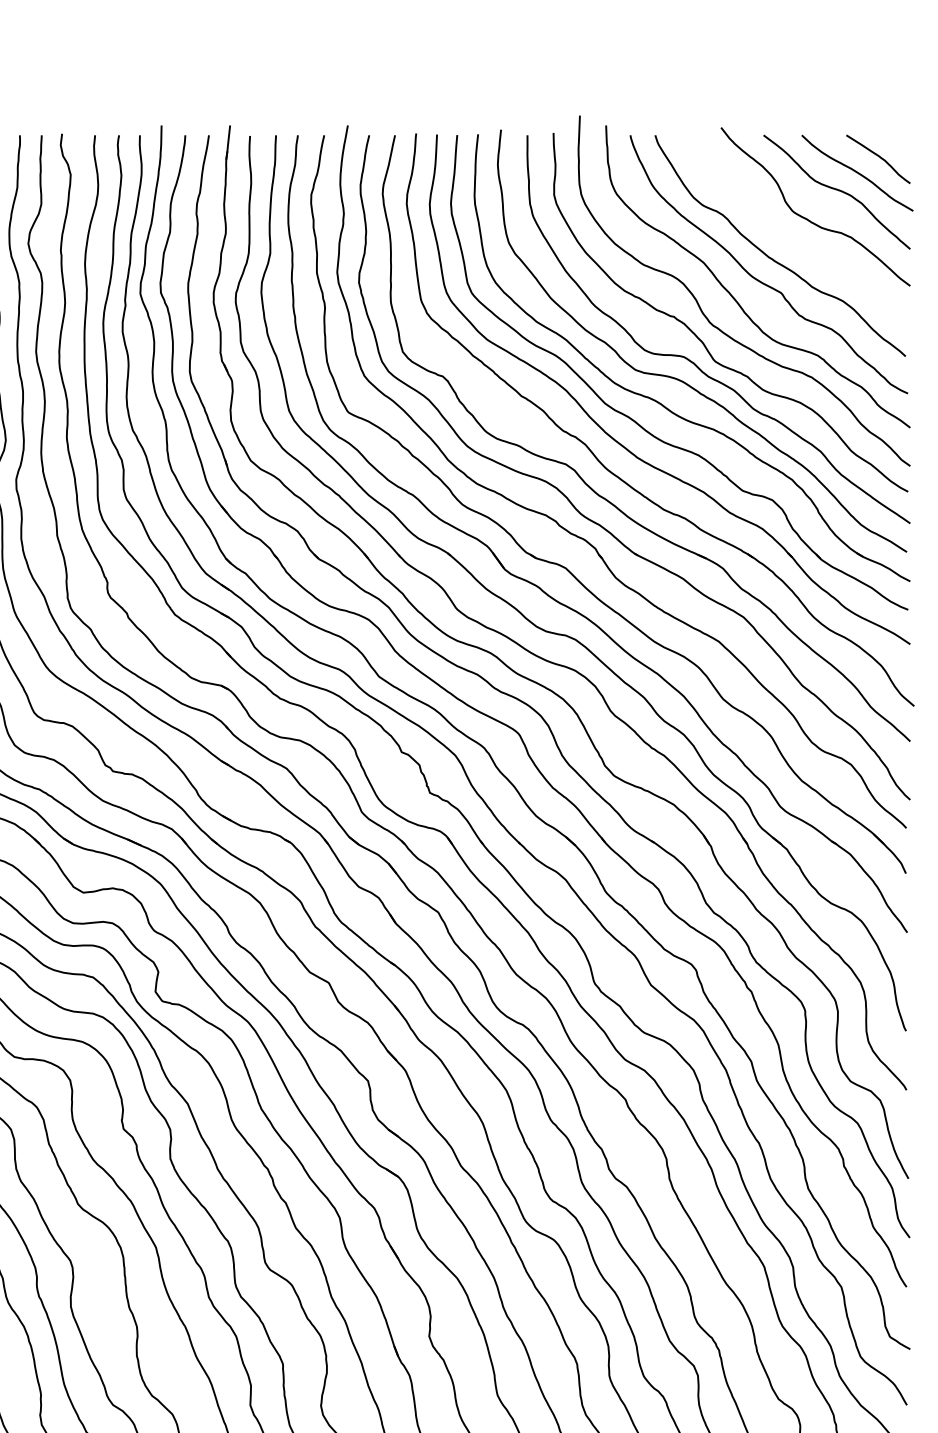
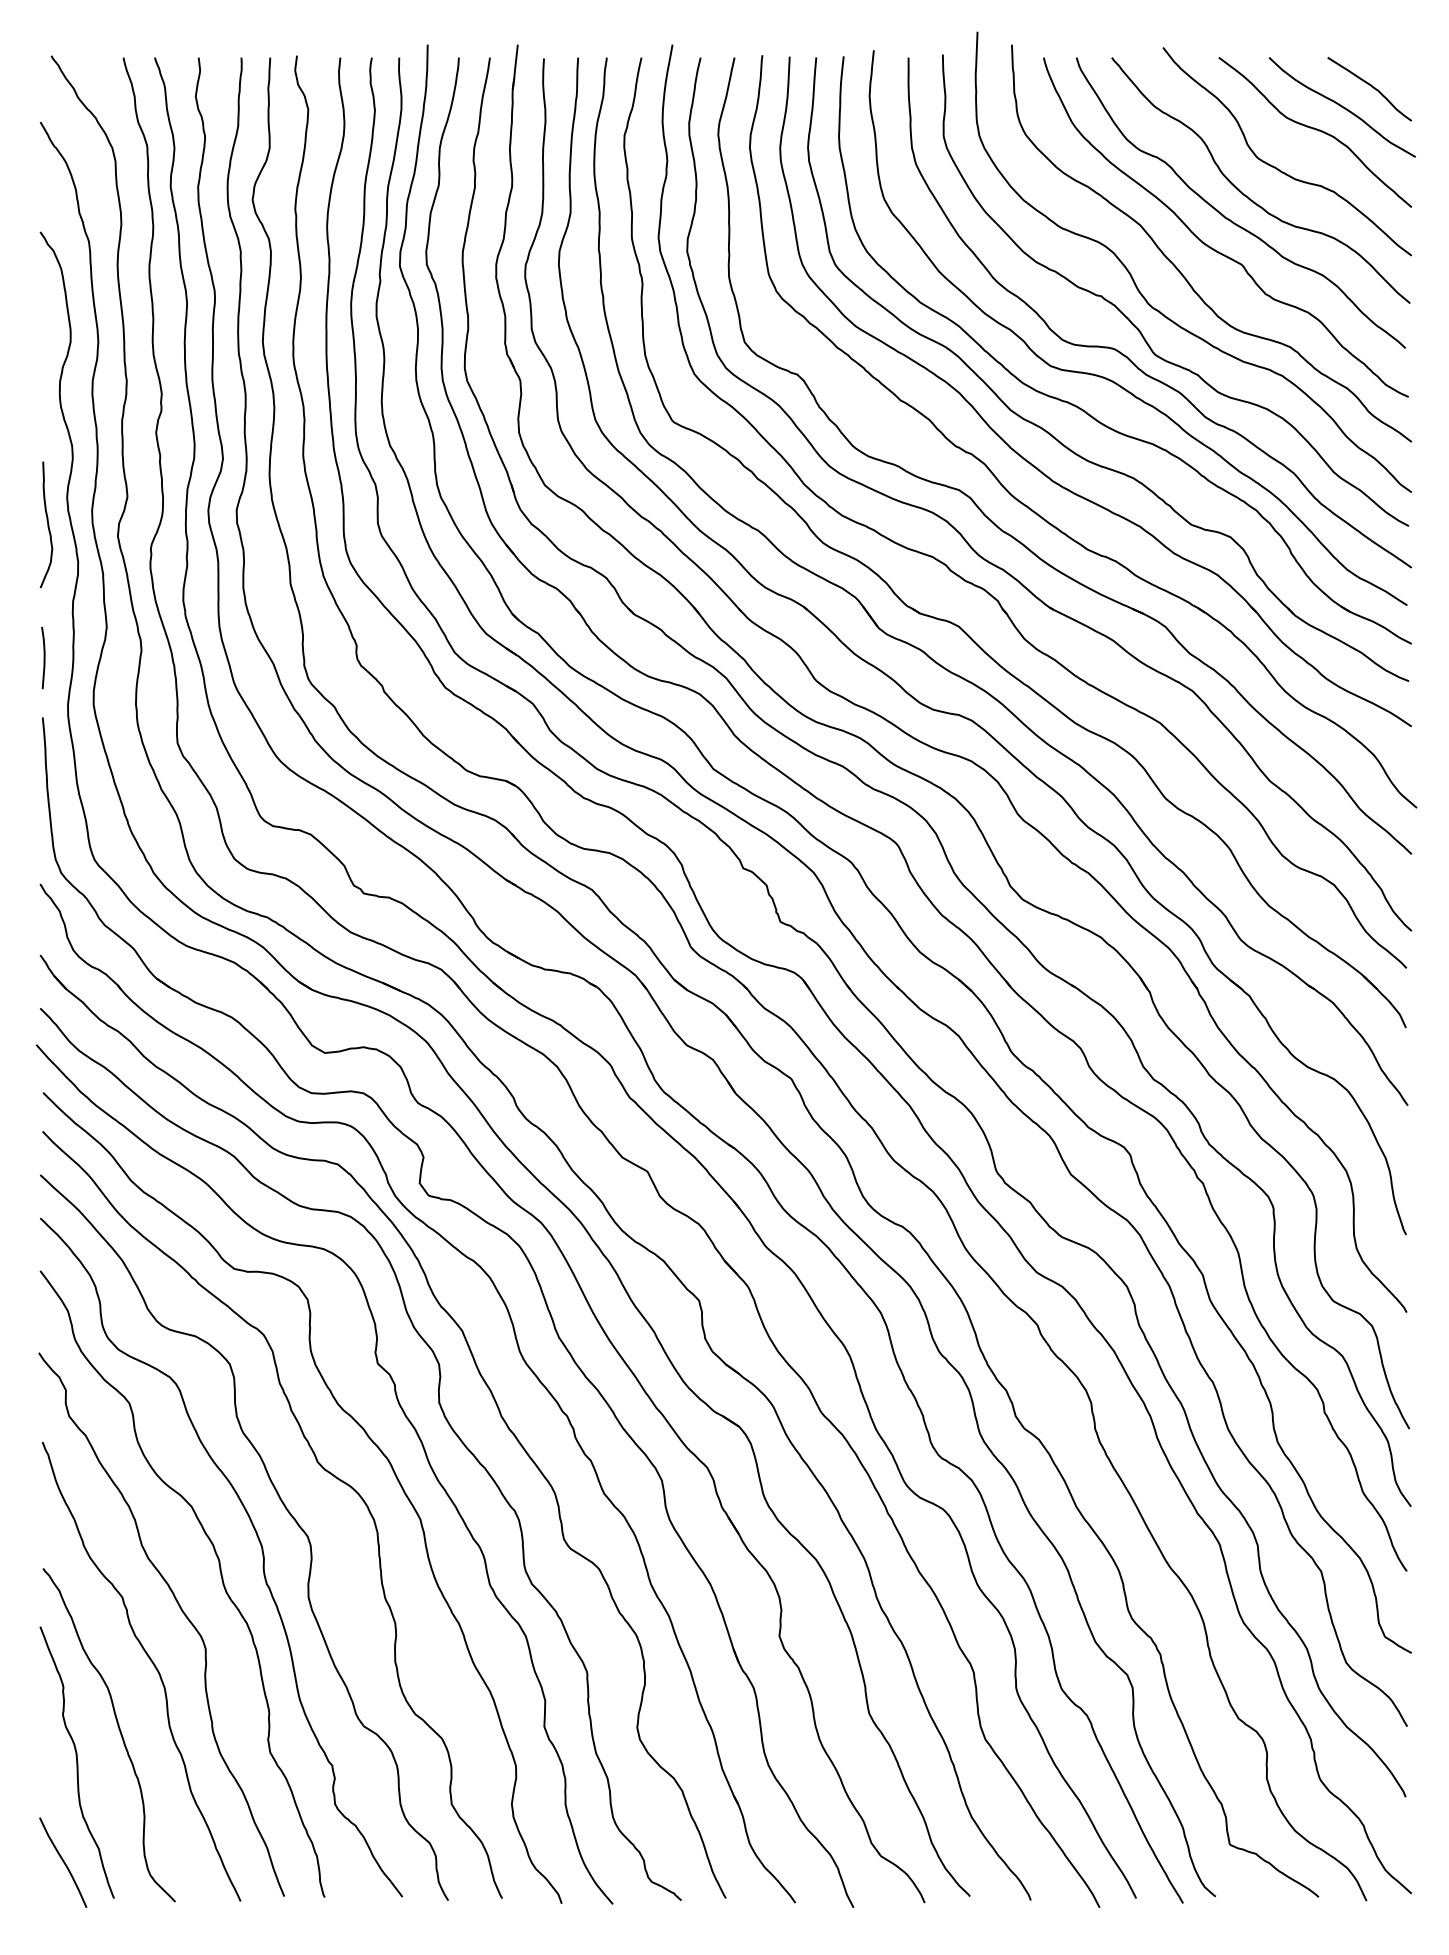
curve: (786, 240) -> (1248, 196), added

